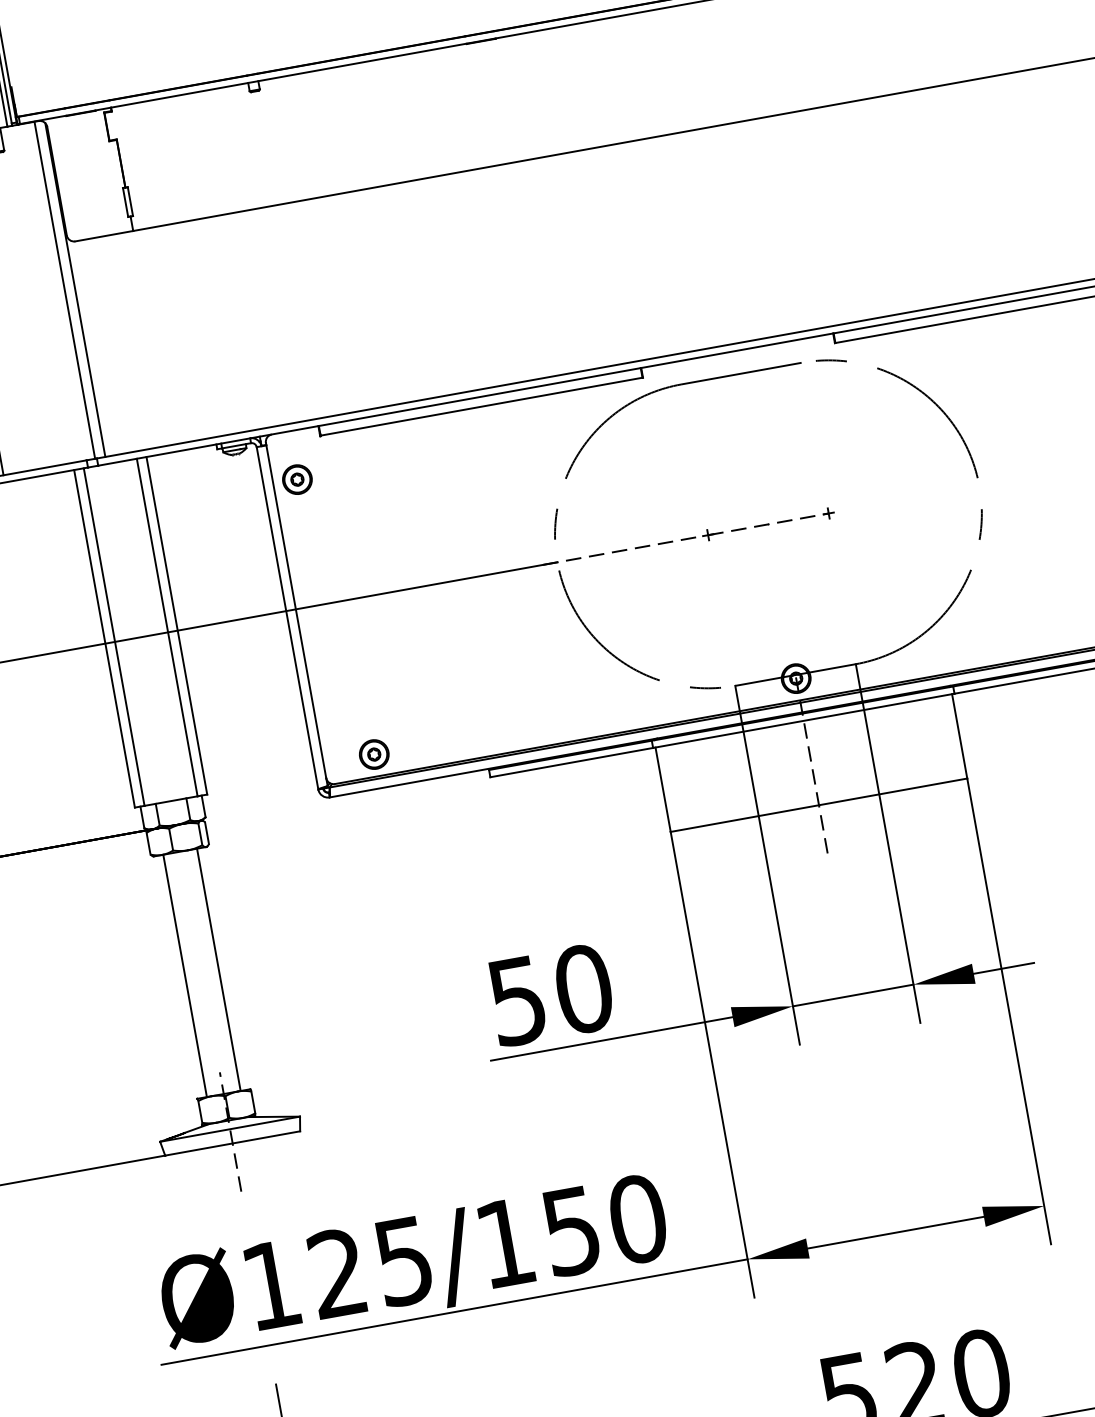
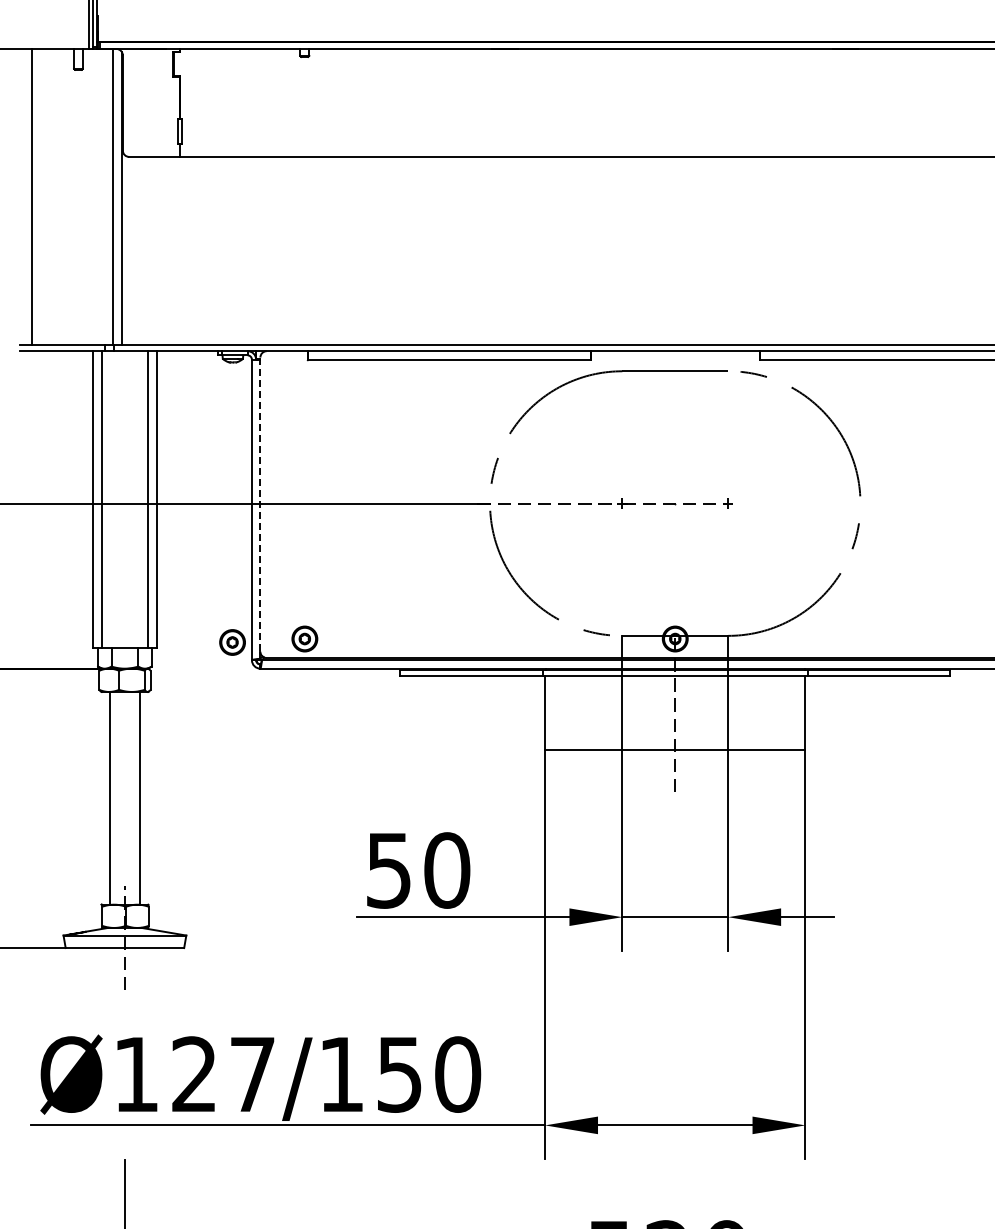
part: (297, 479) -> (232, 642), moved
line: (296, 611) -> (260, 505), solid -> dashed
text: (403, 1261) -> (252, 1074), Ø125/150 -> Ø127/150

